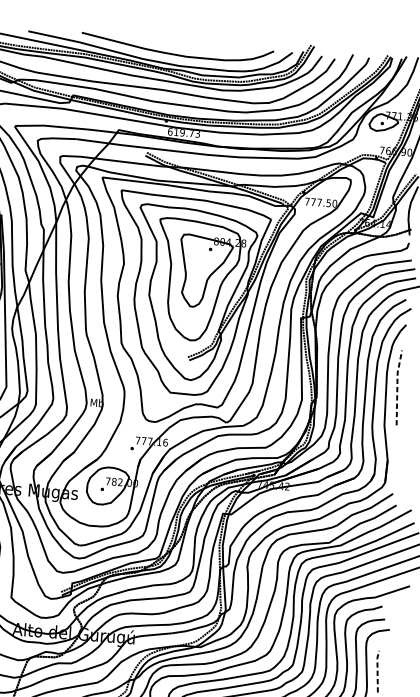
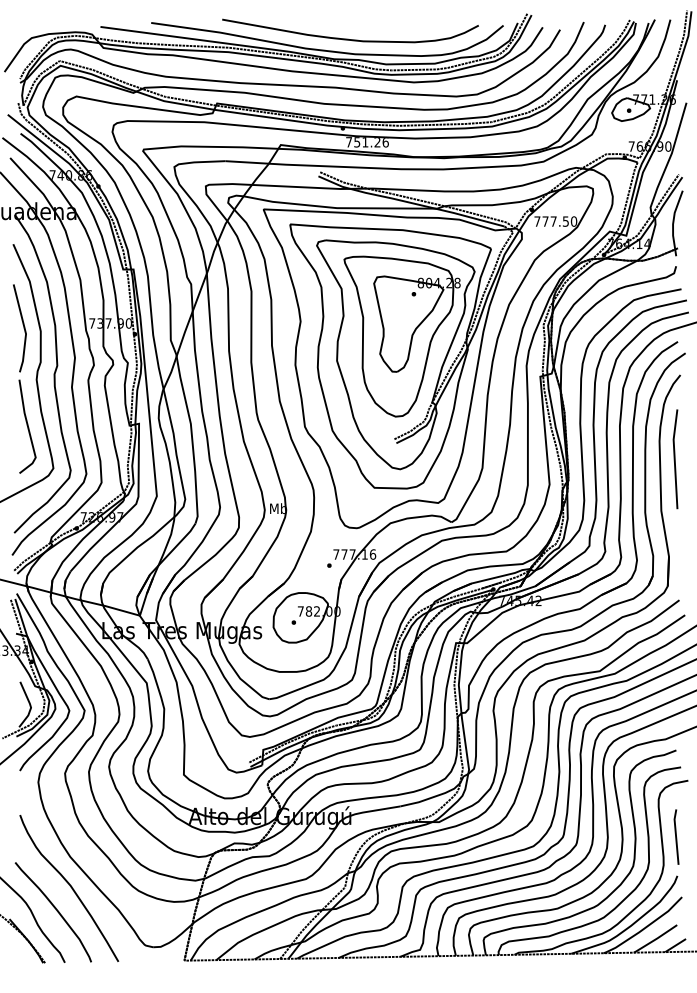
text: (184, 132) -> (367, 142), 619.73 -> 751.26
line: (397, 387) -> (674, 458), dashed -> solid
line: (377, 671) -> (676, 836), dashed -> solid

